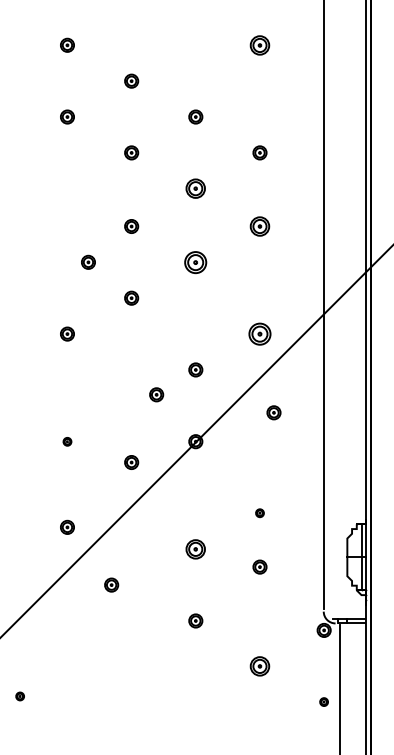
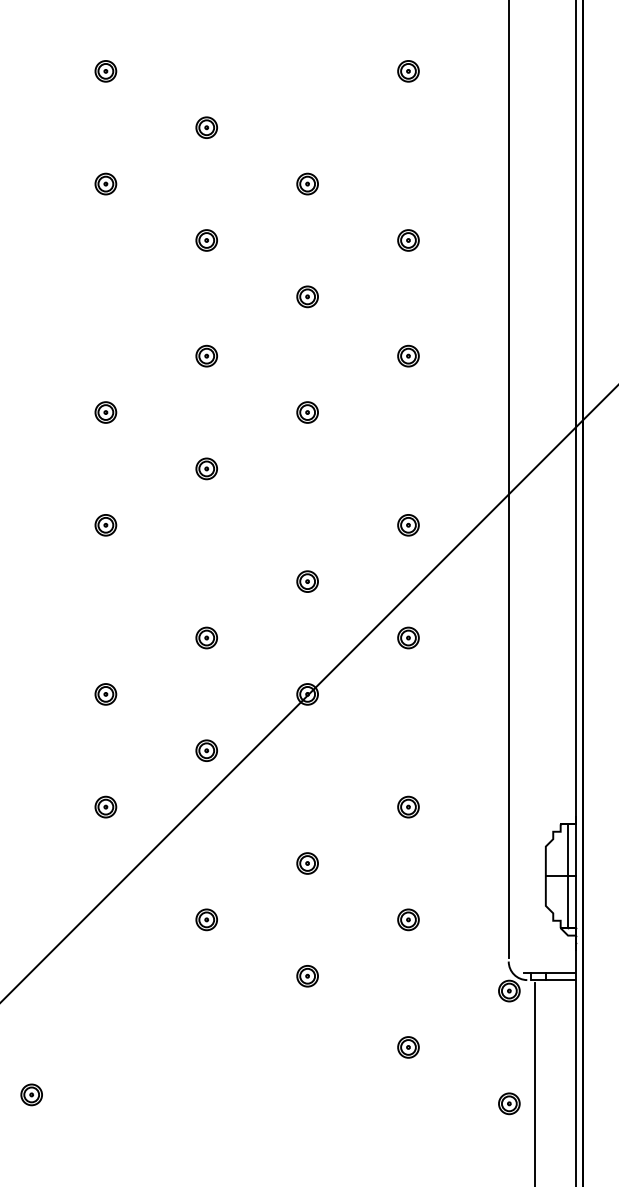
part: (259, 44) -> (407, 70), size x0.71
part: (195, 188) -> (307, 296), size x0.71
part: (259, 226) -> (407, 356), size x0.71
part: (88, 261) -> (105, 411), moved
part: (195, 261) -> (307, 411), size x0.62
part: (259, 333) -> (407, 524), size x0.62
part: (156, 394) -> (206, 637), moved
part: (273, 412) -> (407, 637), moved
part: (67, 441) -> (105, 694), size x1.67
part: (131, 462) -> (206, 750), moved
part: (259, 512) -> (407, 805), size x1.67
part: (67, 526) -> (105, 805), moved
part: (195, 548) -> (307, 862), size x0.71
part: (259, 566) -> (407, 918), moved
part: (111, 584) -> (206, 918), moved
part: (259, 665) -> (407, 1046), size x0.71
part: (19, 696) -> (30, 1094), size x1.67
part: (323, 701) -> (508, 1102), size x1.67

